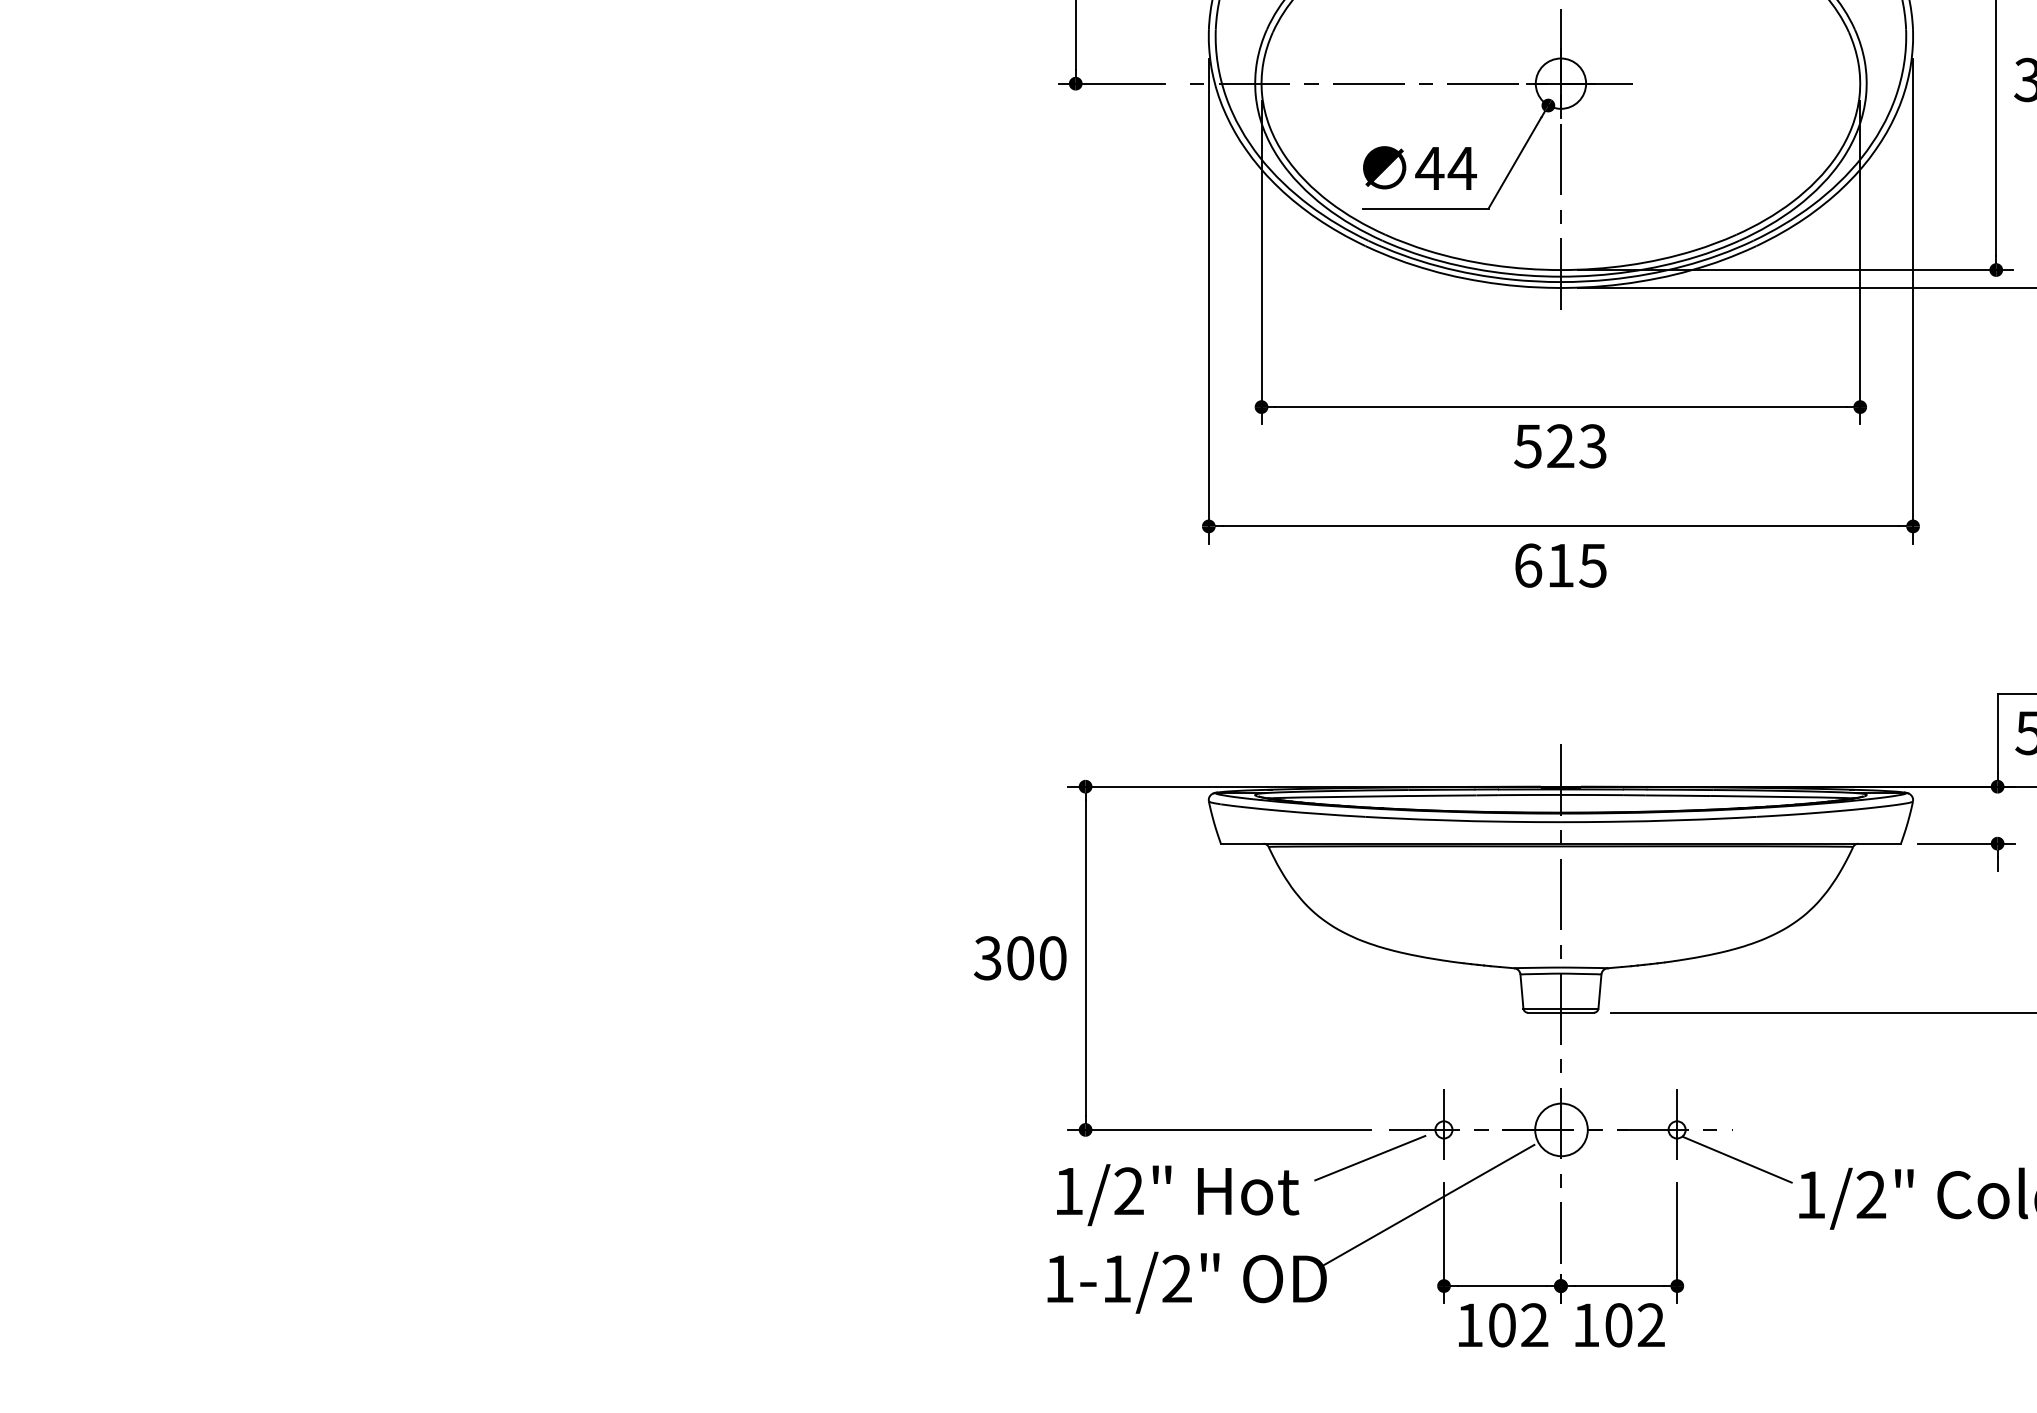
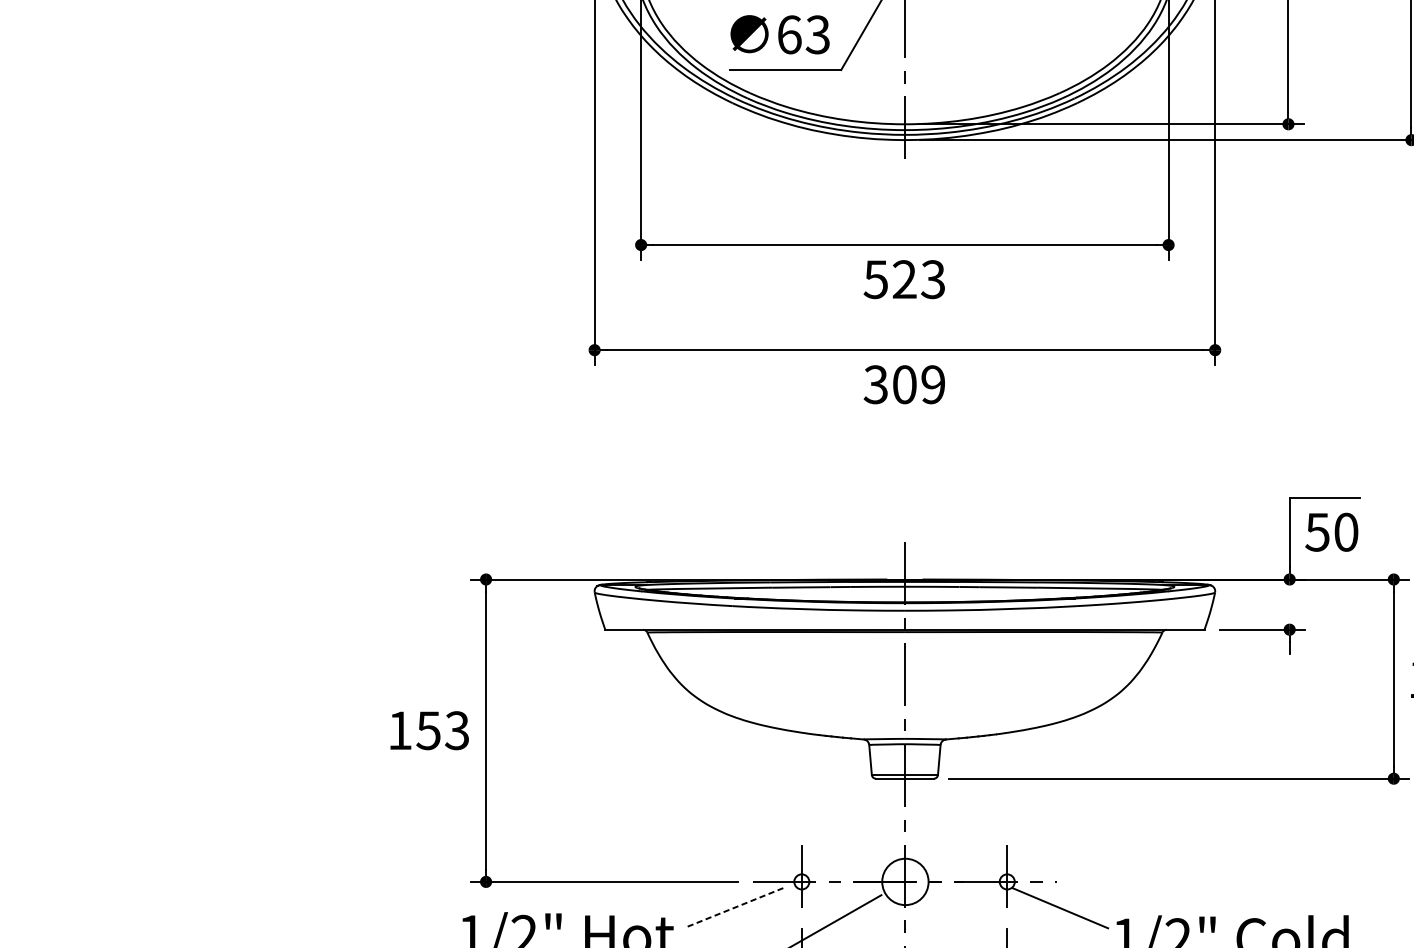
text: (1445, 168) -> (803, 34), 44 -> 63
text: (1560, 565) -> (904, 384), 615 -> 309
text: (1020, 958) -> (428, 730), 300 -> 153
line: (1370, 1157) -> (737, 906), solid -> dashed

